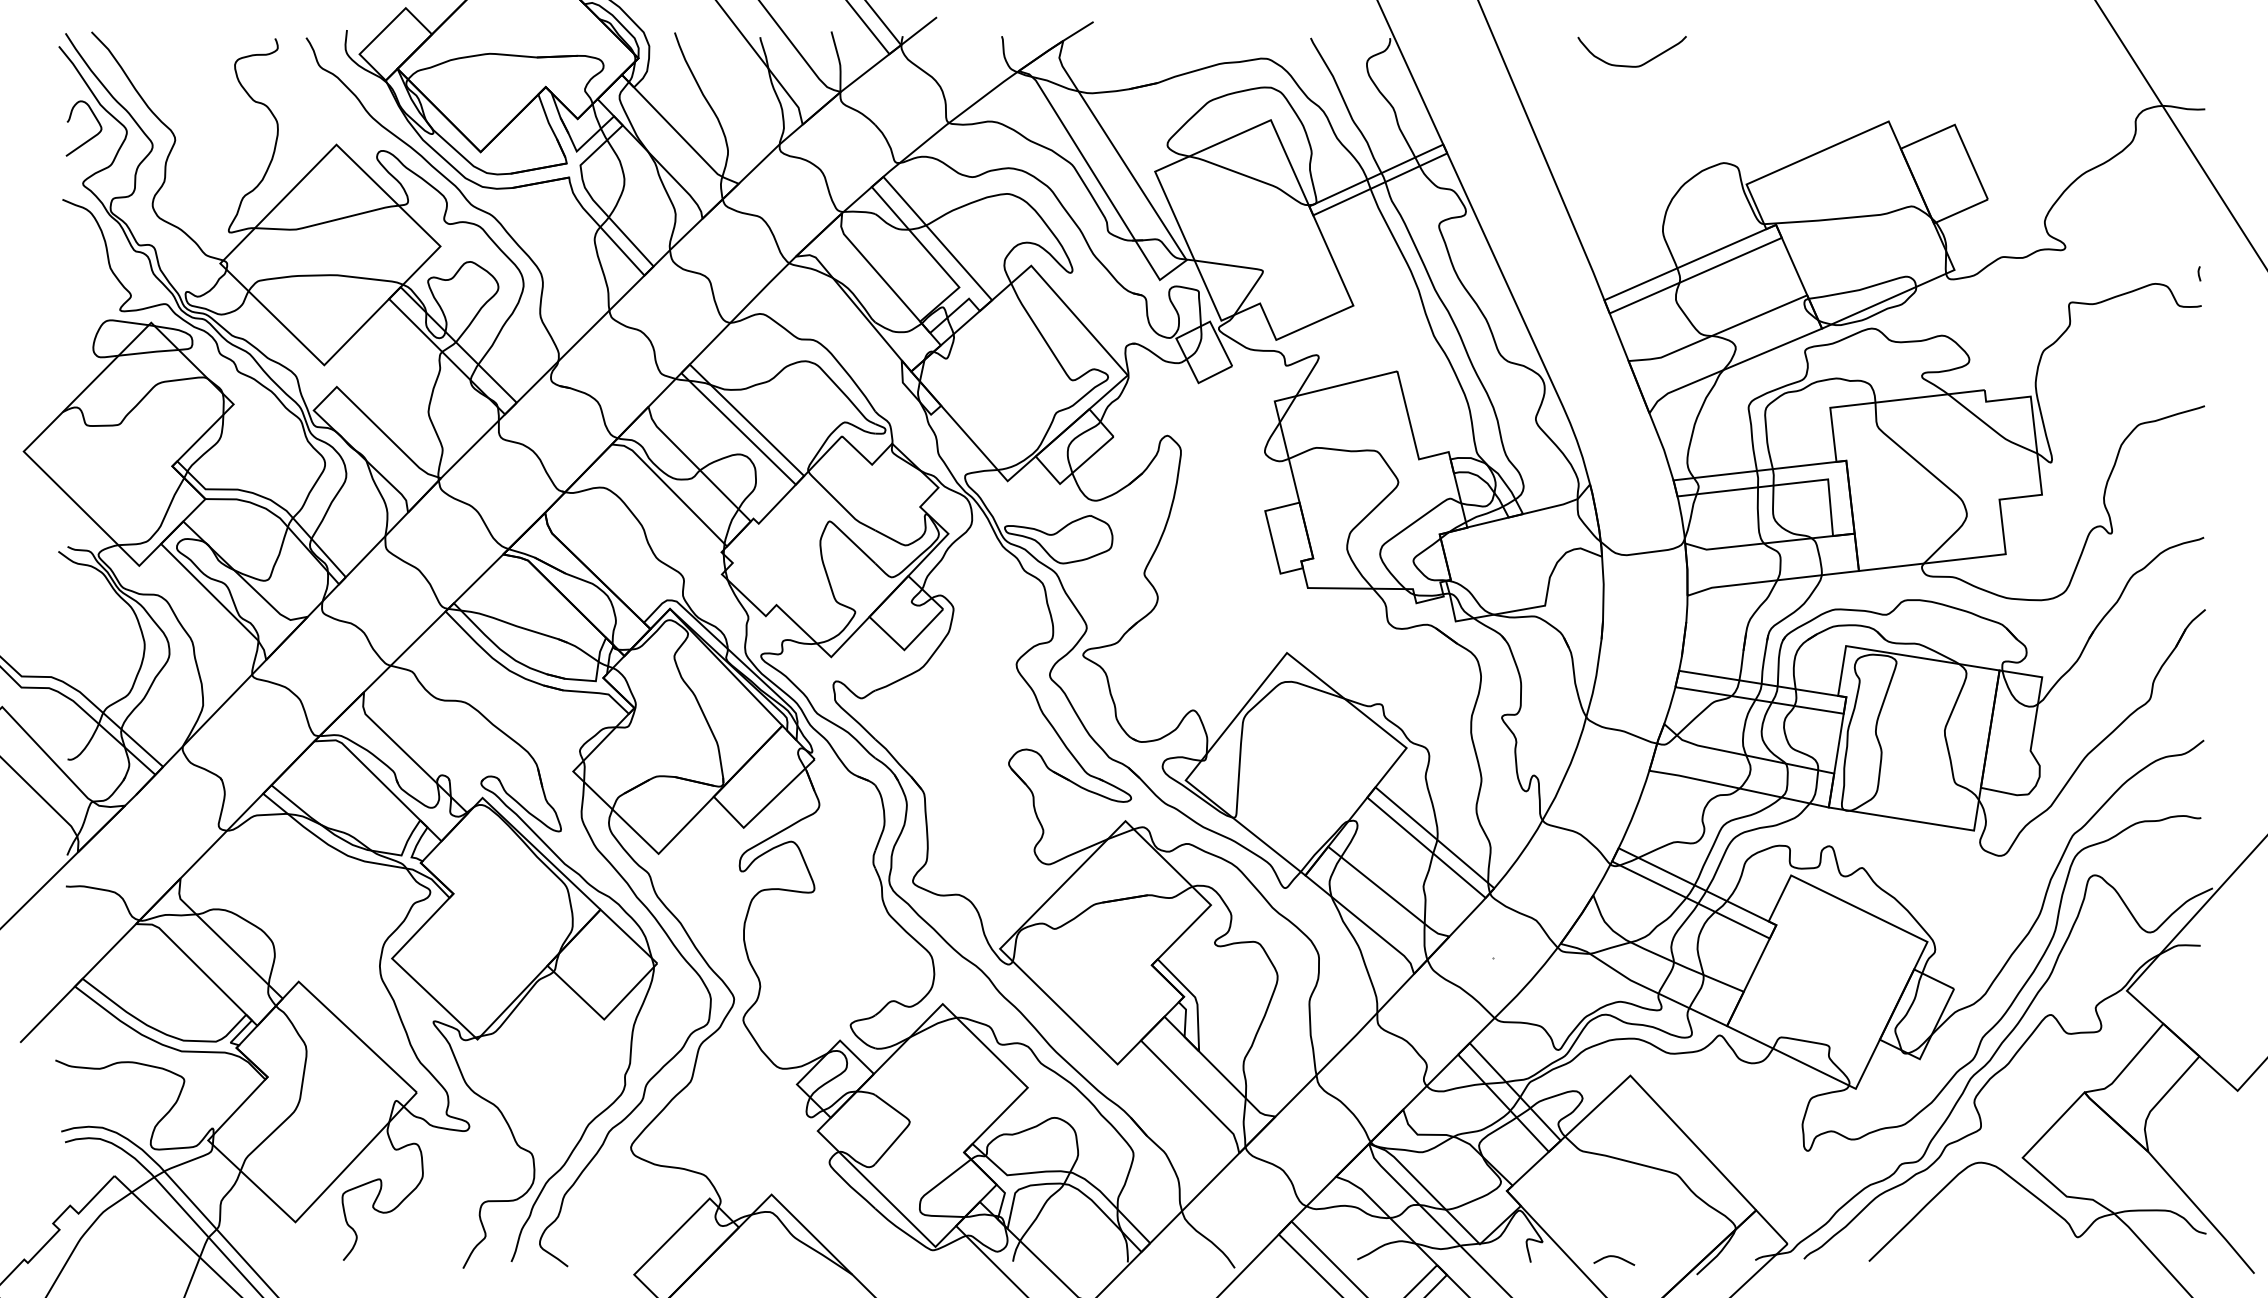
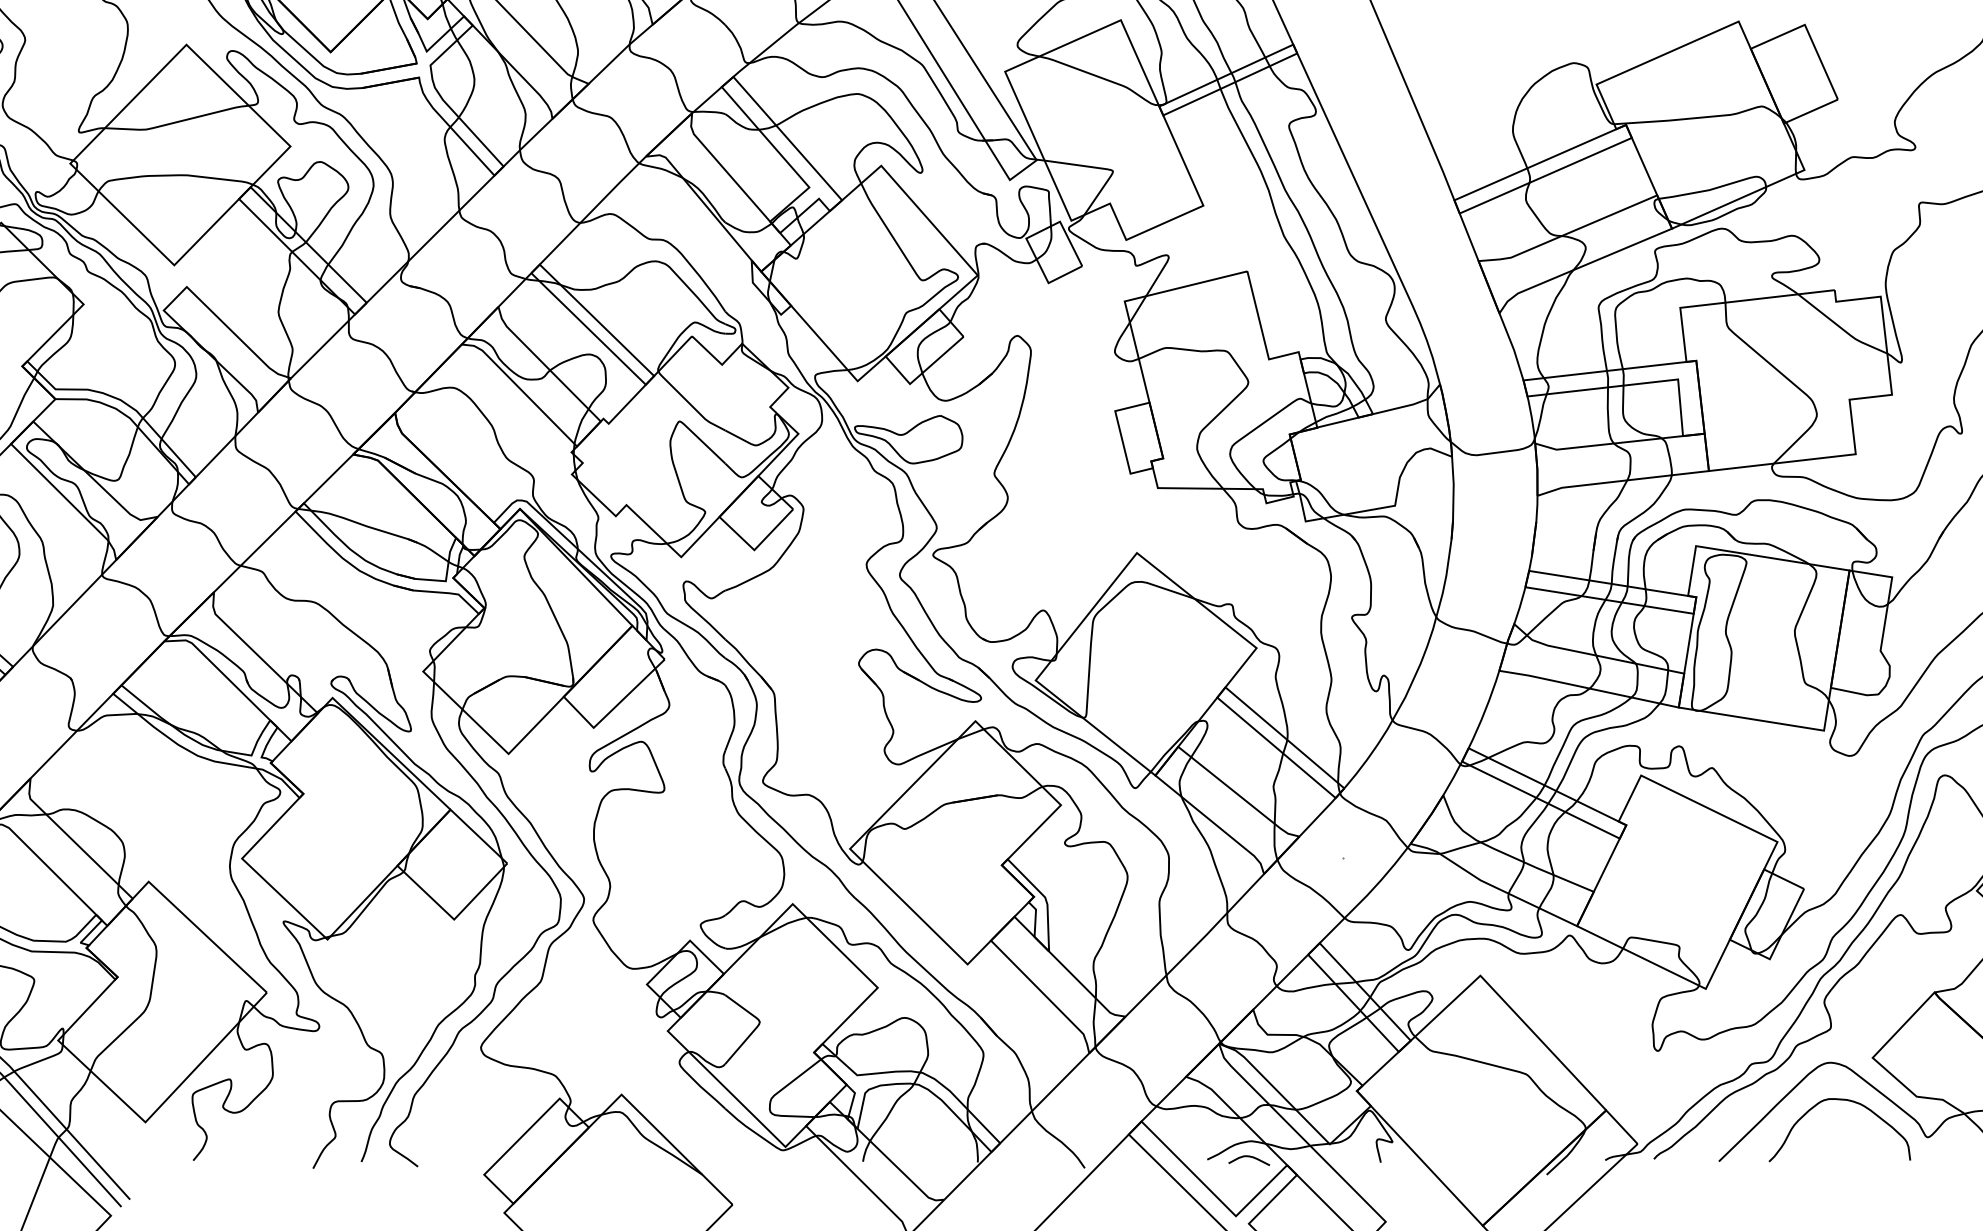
curve: (1989, 1200) -> (1839, 1100), added
curve: (1614, 1257) -> (1249, 1157), moved

